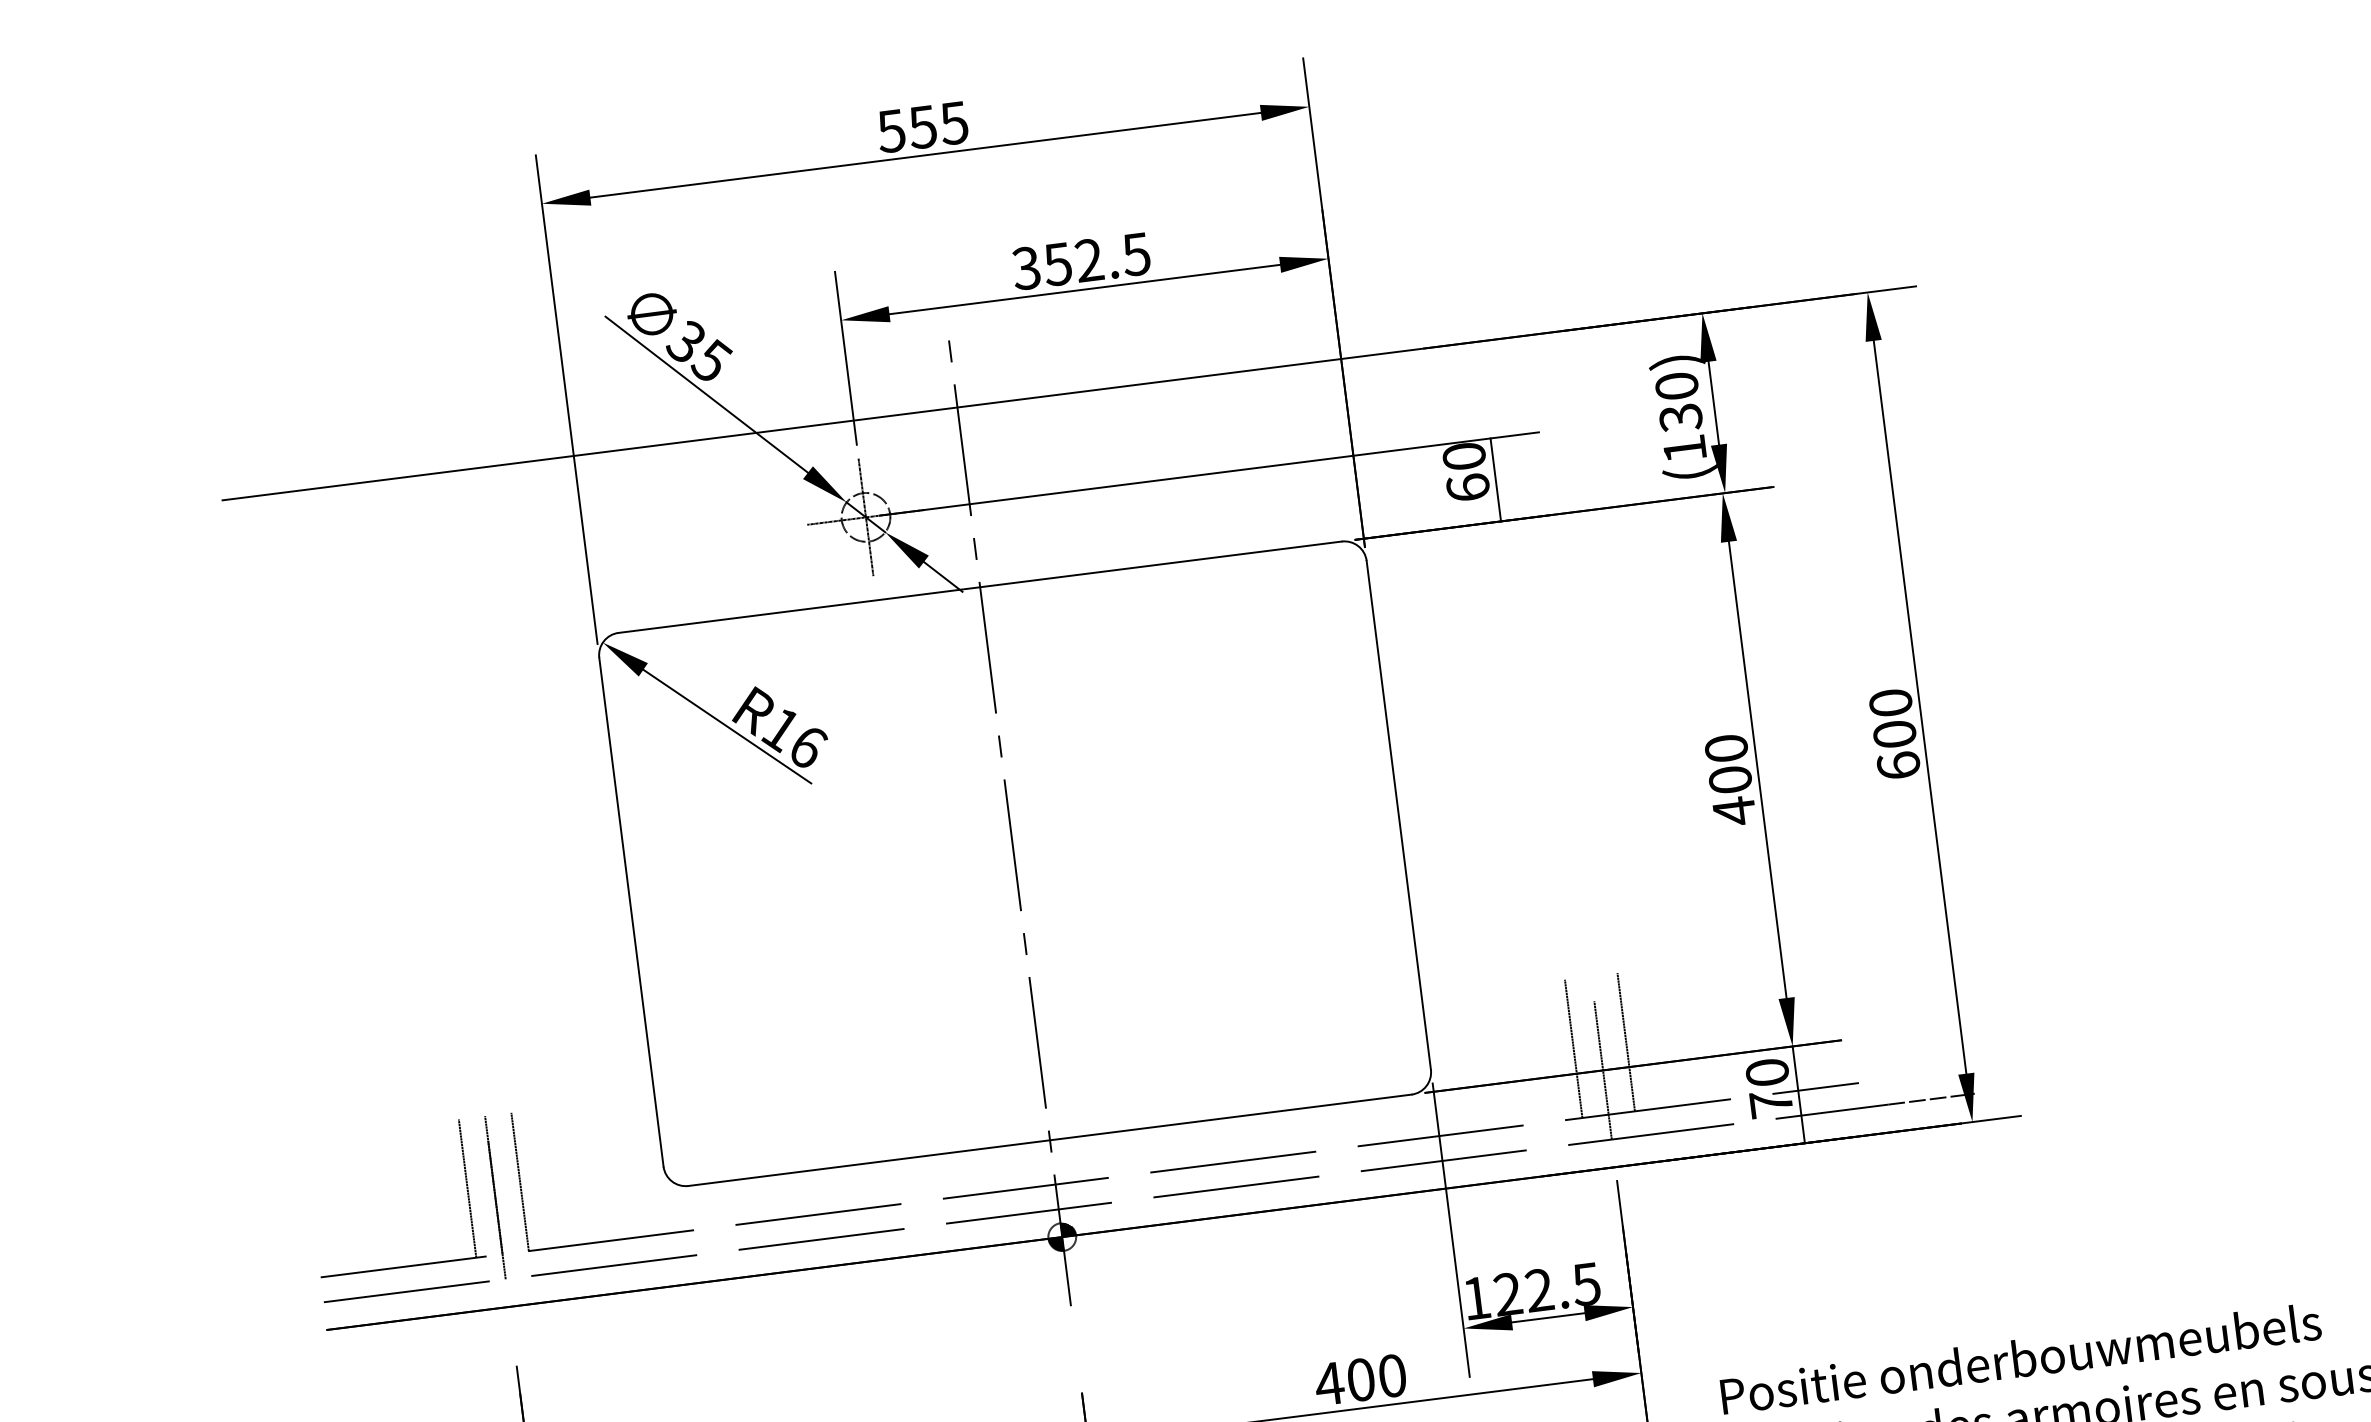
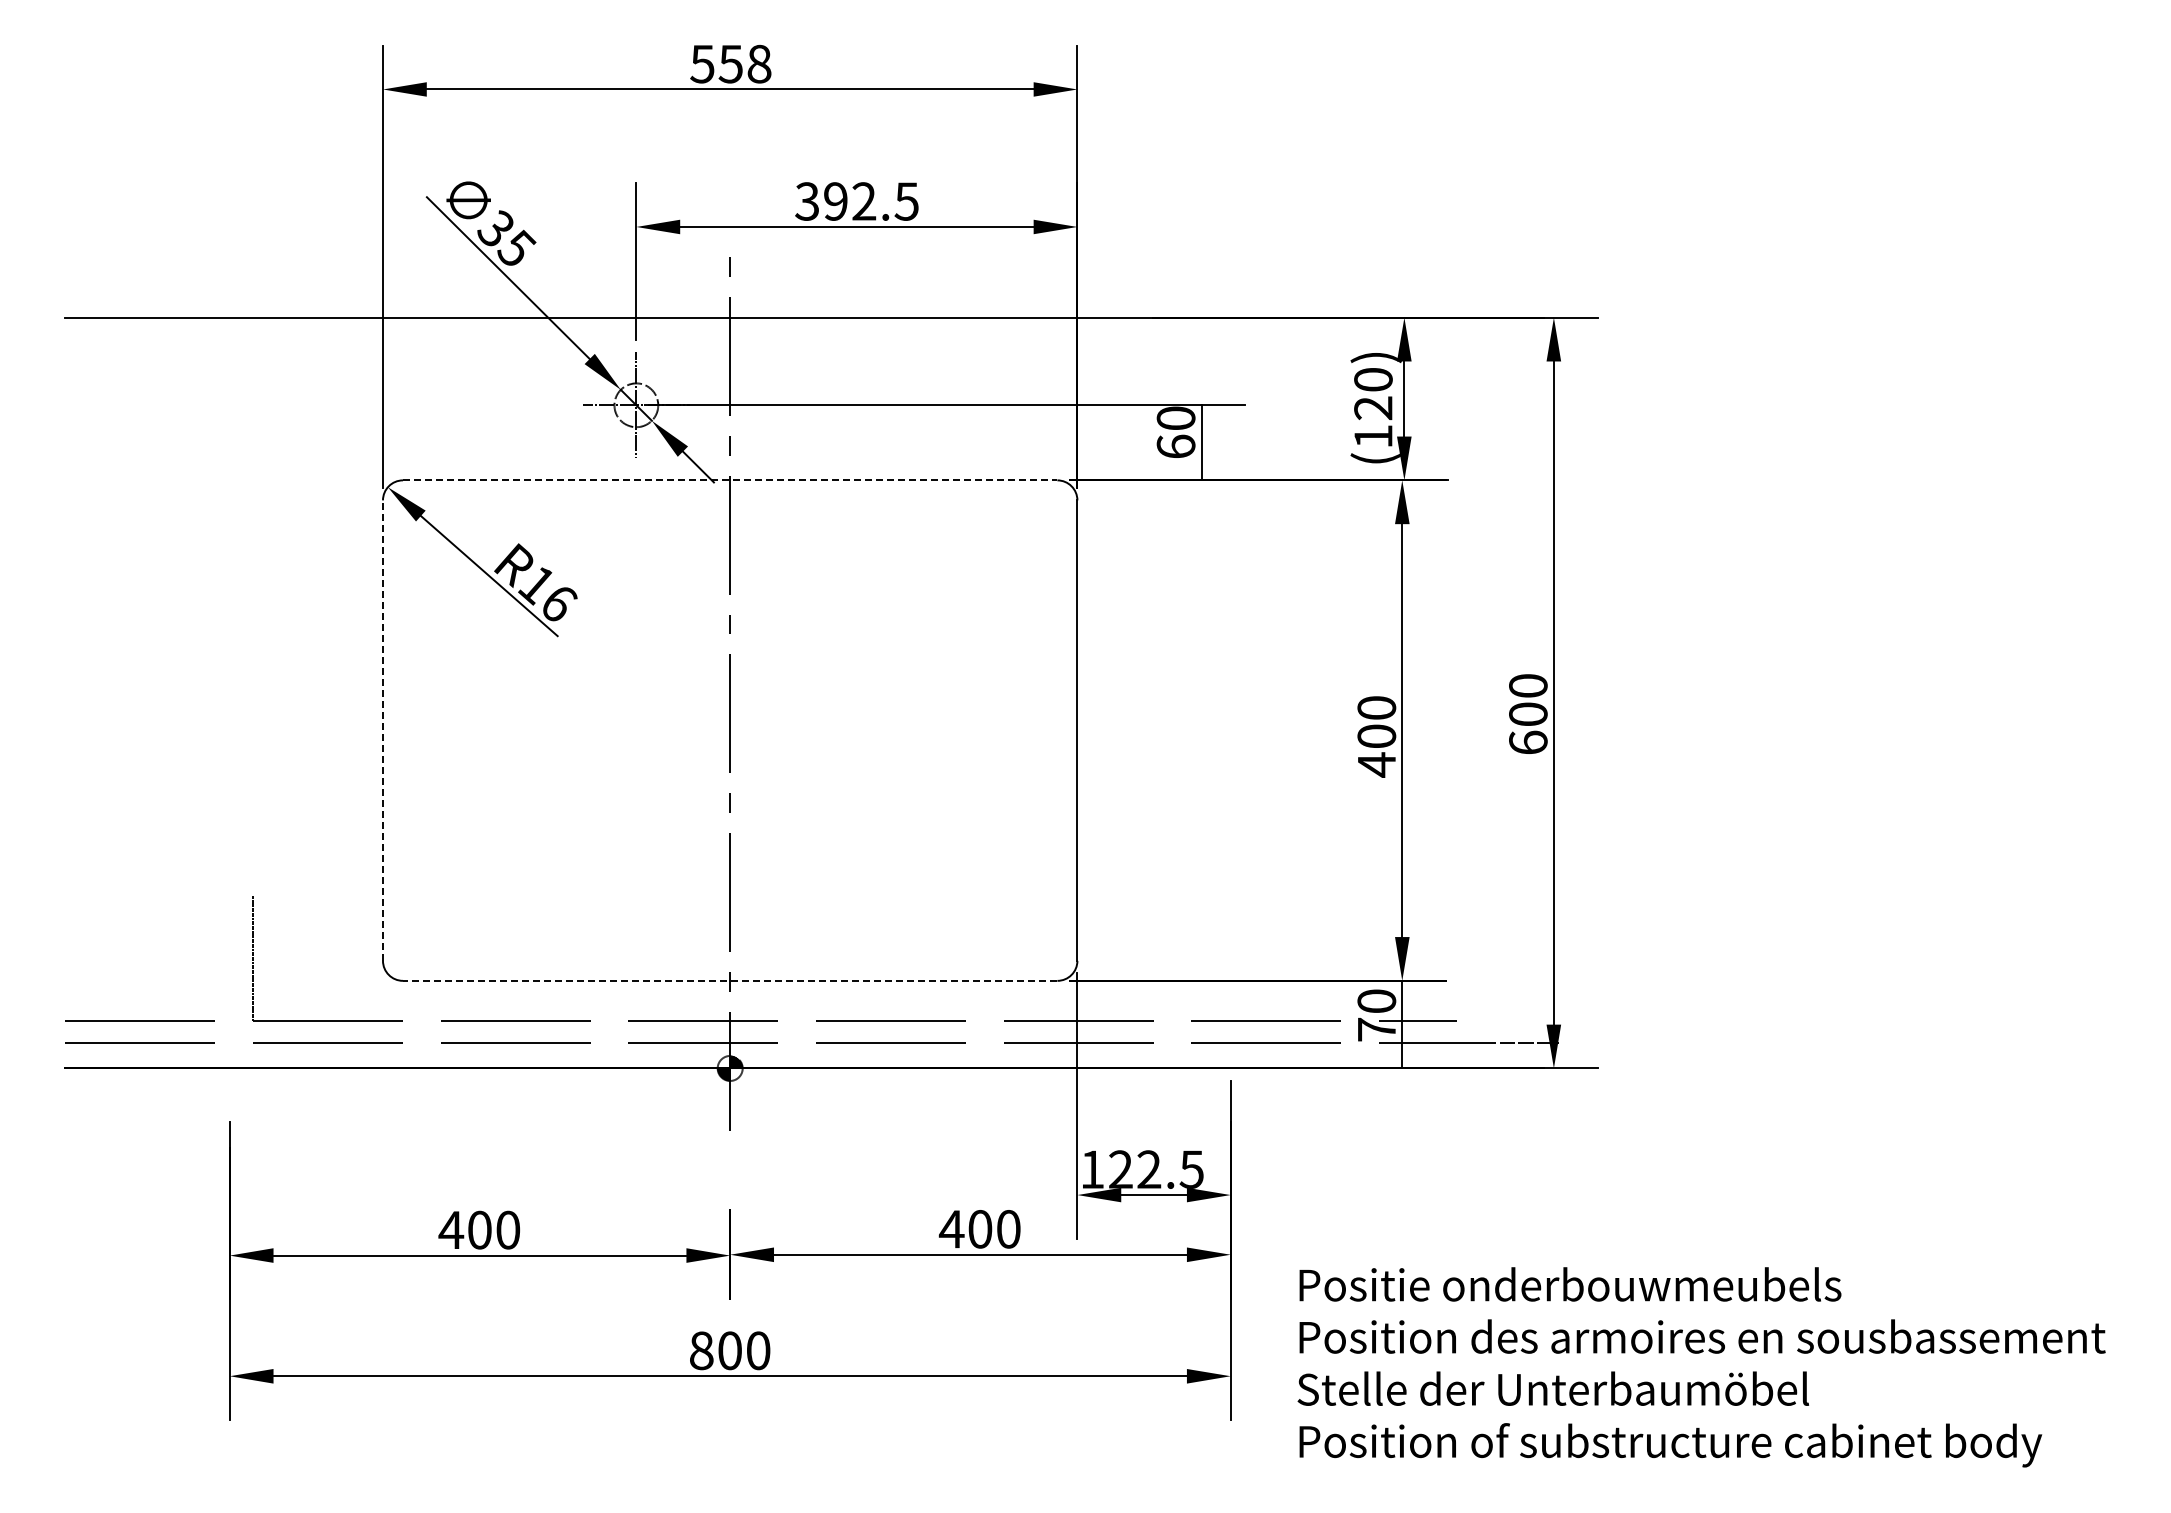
text: (954, 122) -> (759, 63), 555 -> 558
text: (1057, 264) -> (835, 201), 352.5 -> 392.5
text: (1680, 418) -> (1373, 408), (130) -> (120)
line: (980, 587) -> (730, 480), solid -> dashed
line: (630, 912) -> (382, 730), solid -> dashed
line: (1626, 1041) -> (1254, 957), removed
line: (1573, 1047) -> (1206, 957), removed
line: (1602, 1070) -> (1230, 980), removed
line: (1049, 1139) -> (729, 980), solid -> dashed
line: (466, 1187) -> (205, 957), removed
line: (495, 1197) -> (229, 969), removed

